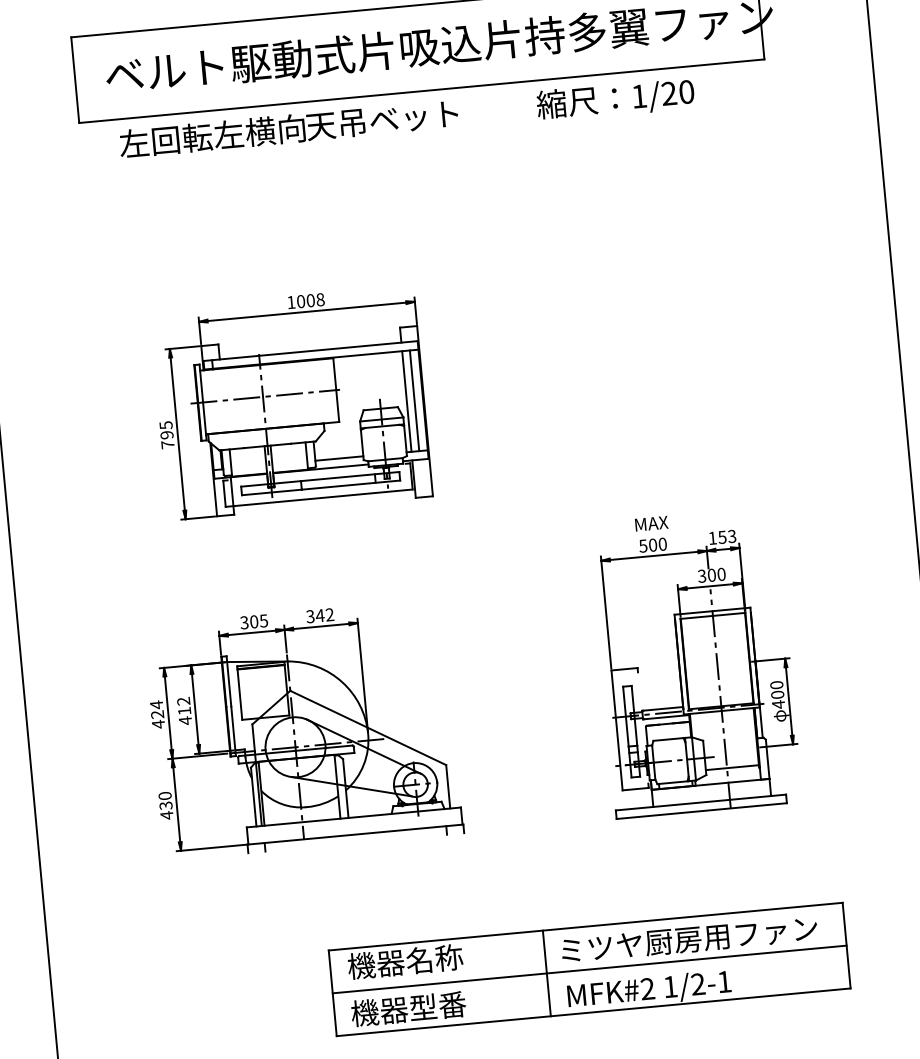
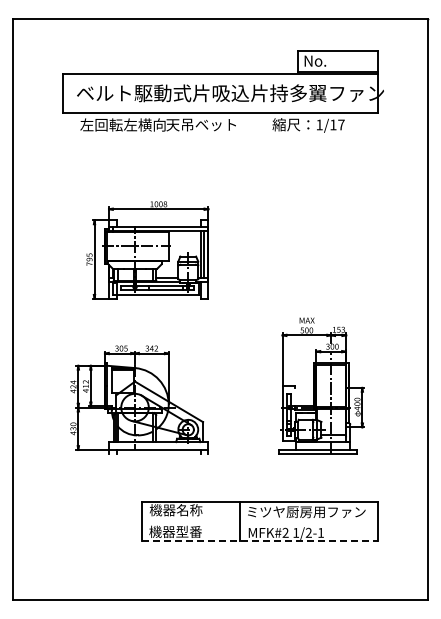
text: (678, 91) -> (337, 124), 1/20 -> 1/17
line: (588, 969) -> (259, 521), removed
line: (594, 1012) -> (260, 541), solid -> dashed

